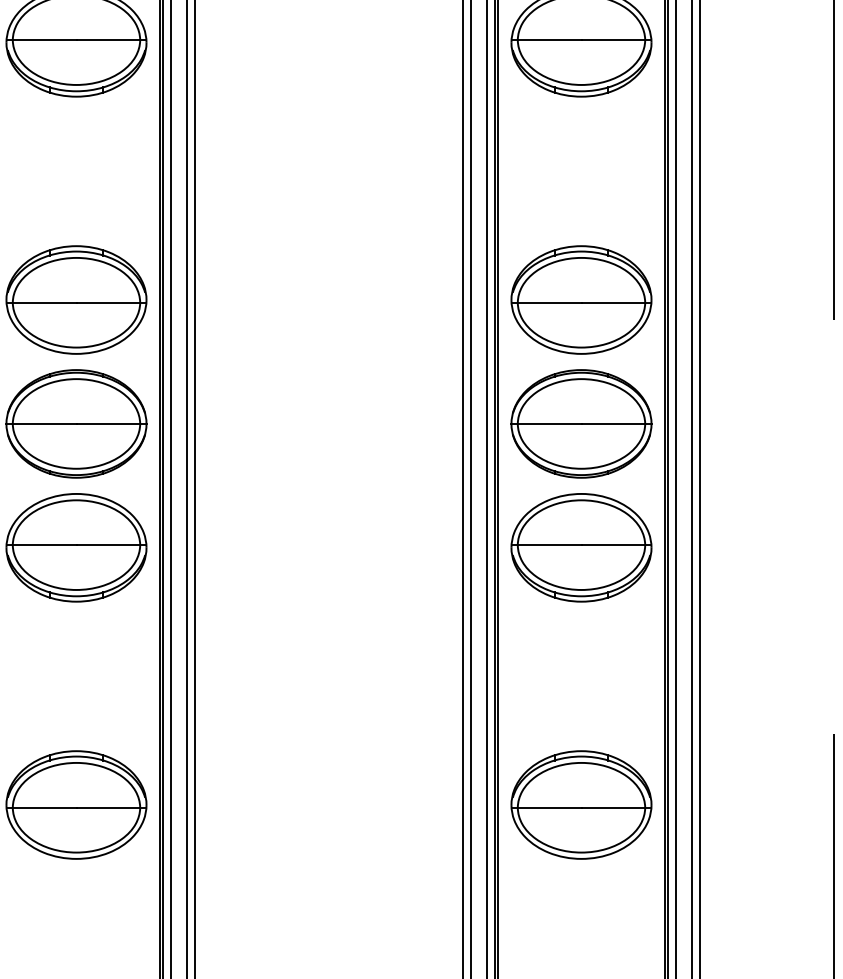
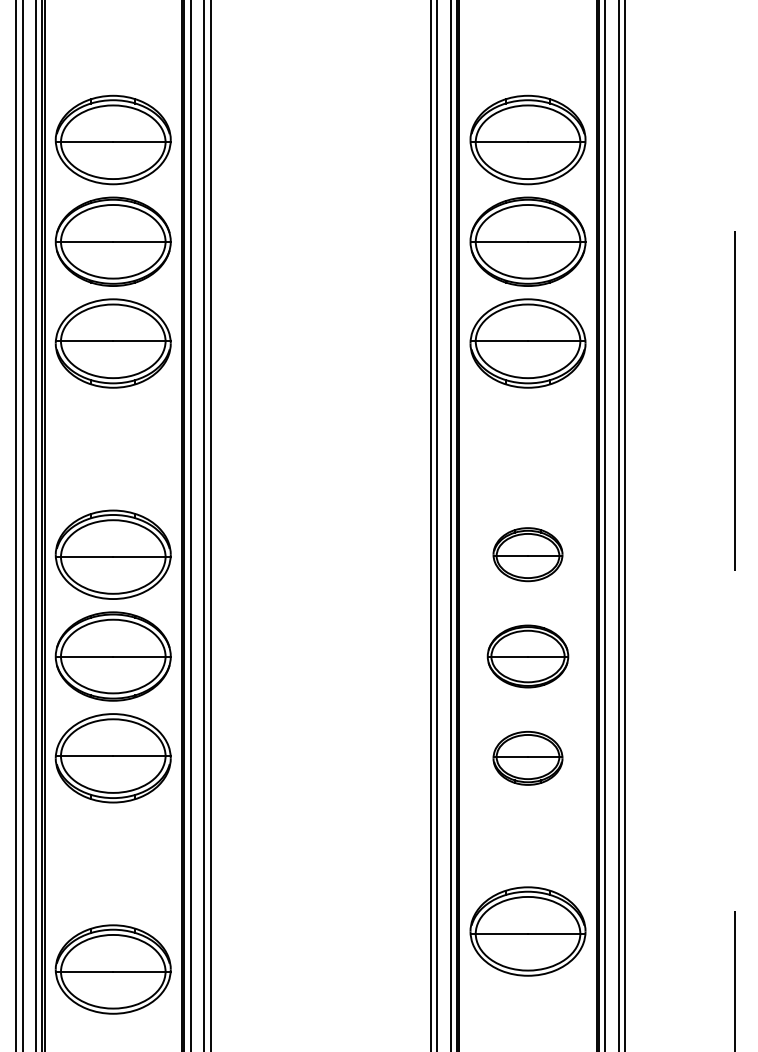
part: (580, 299) -> (527, 554), size x0.6
part: (580, 423) -> (527, 656), size x0.7
part: (580, 548) -> (527, 758), size x0.6
part: (580, 804) -> (527, 931), moved

